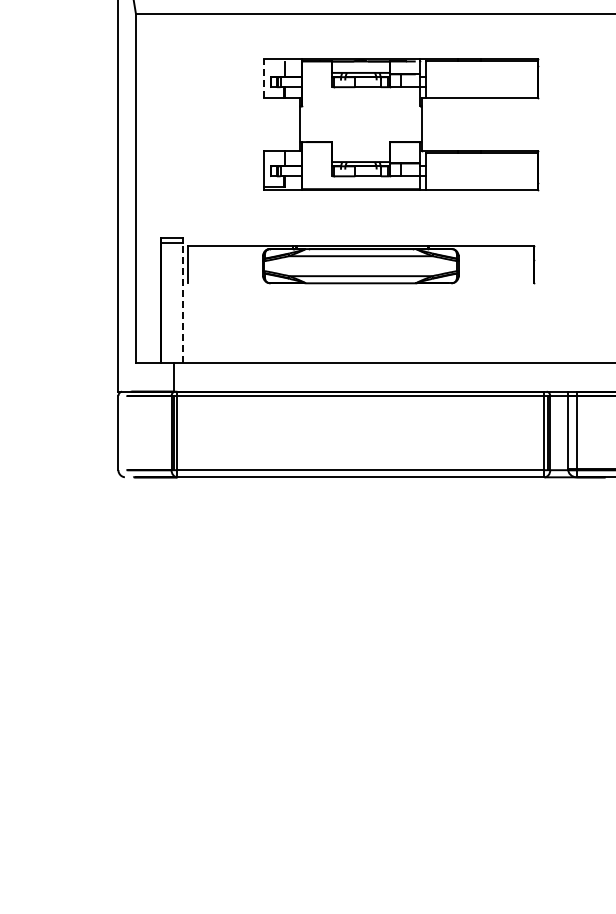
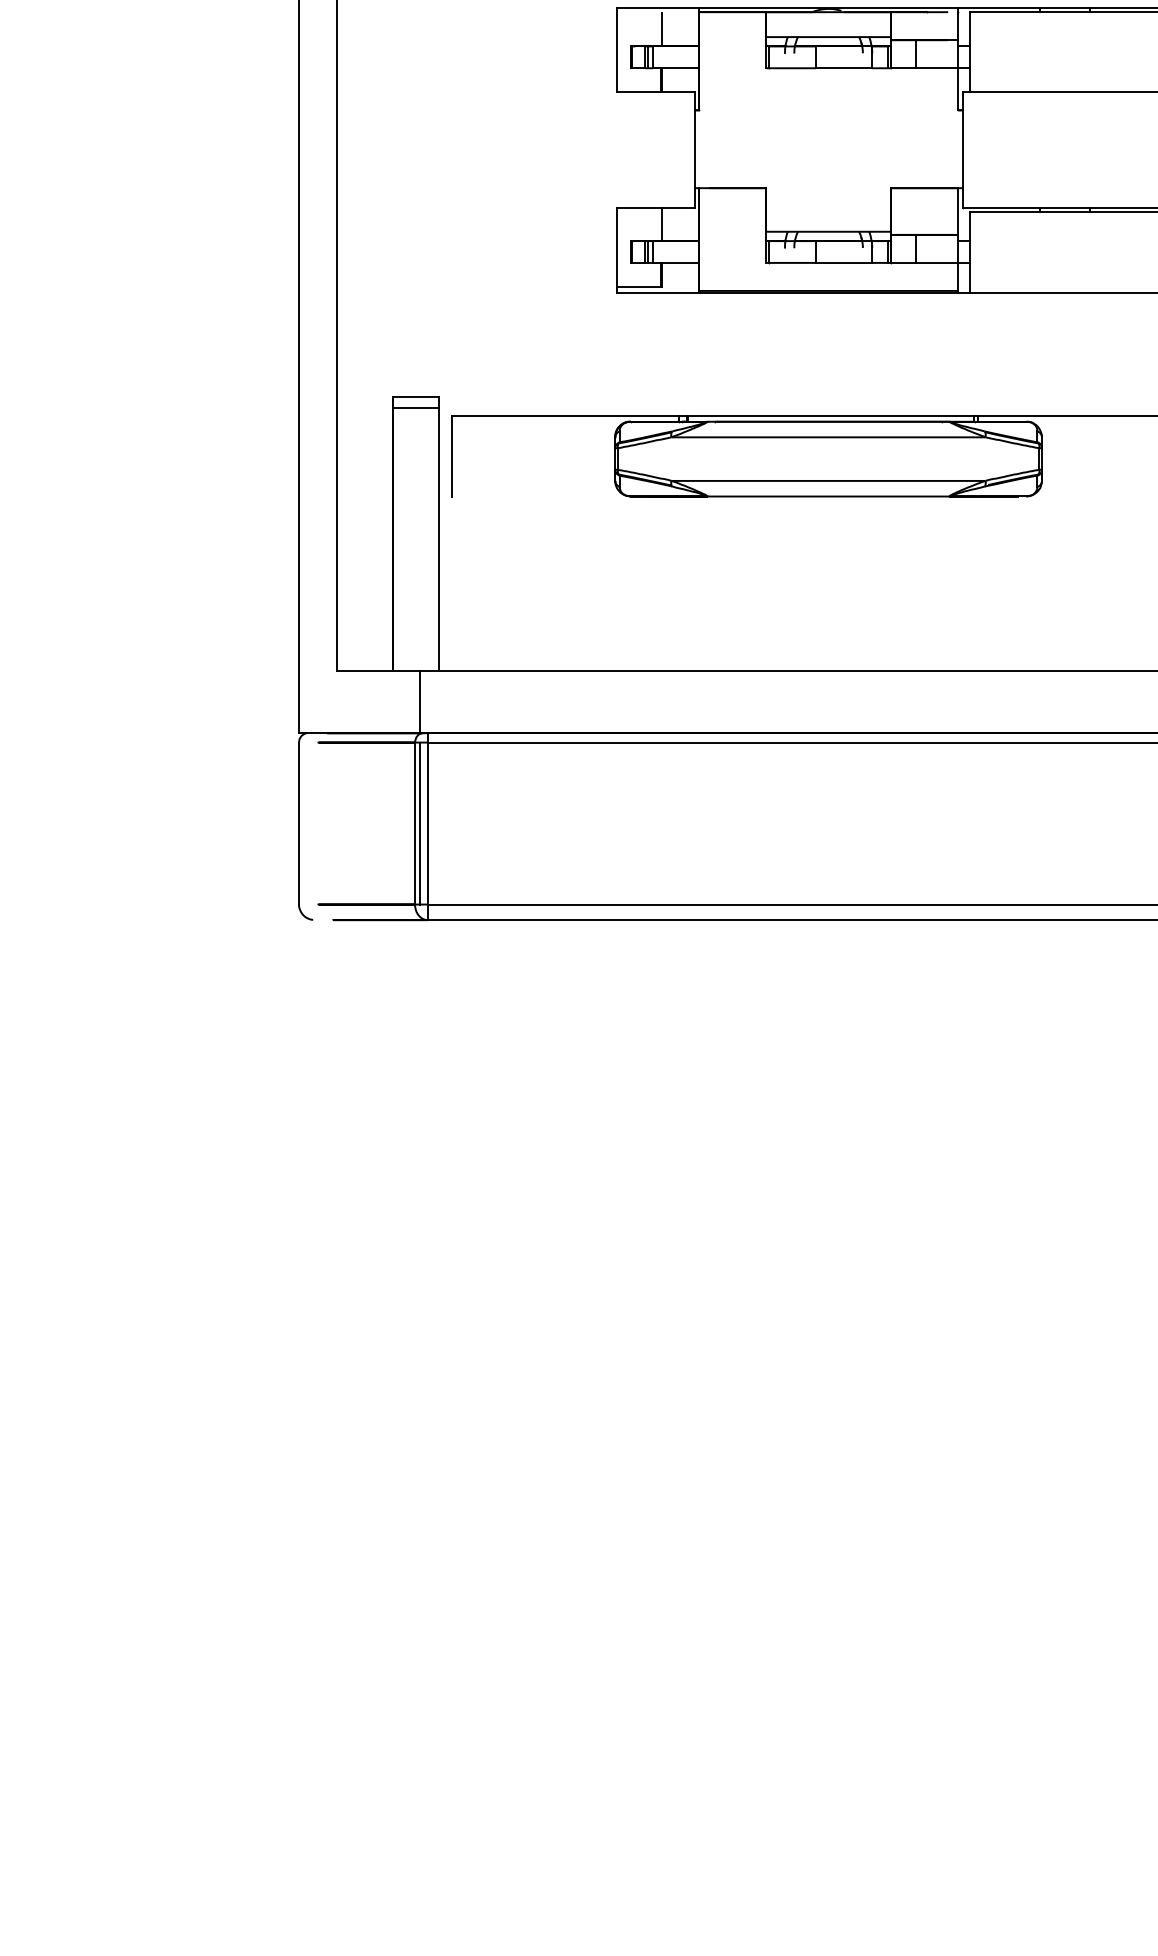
line: (263, 78) -> (615, 49), dashed -> solid
line: (182, 302) -> (438, 538), dashed -> solid

